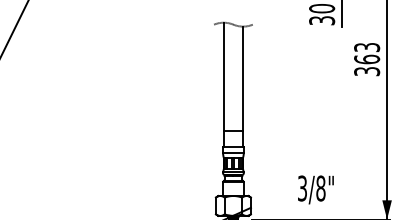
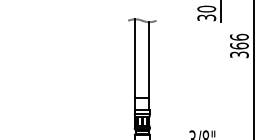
text: (367, 47) -> (239, 37), 363 -> 366

